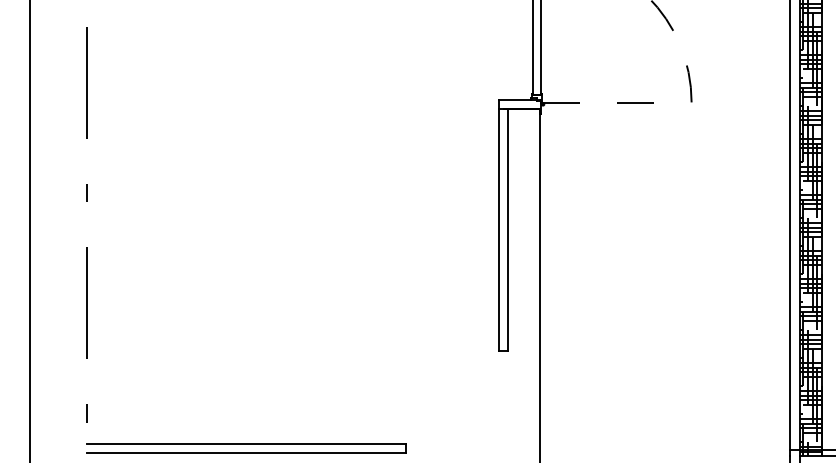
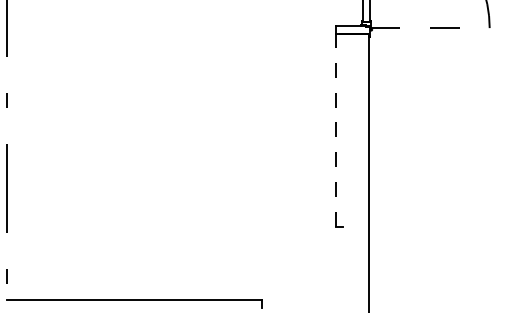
line: (498, 230) -> (335, 130), solid -> dashed
line: (508, 230) -> (343, 130), removed
line: (245, 453) -> (133, 308), removed

